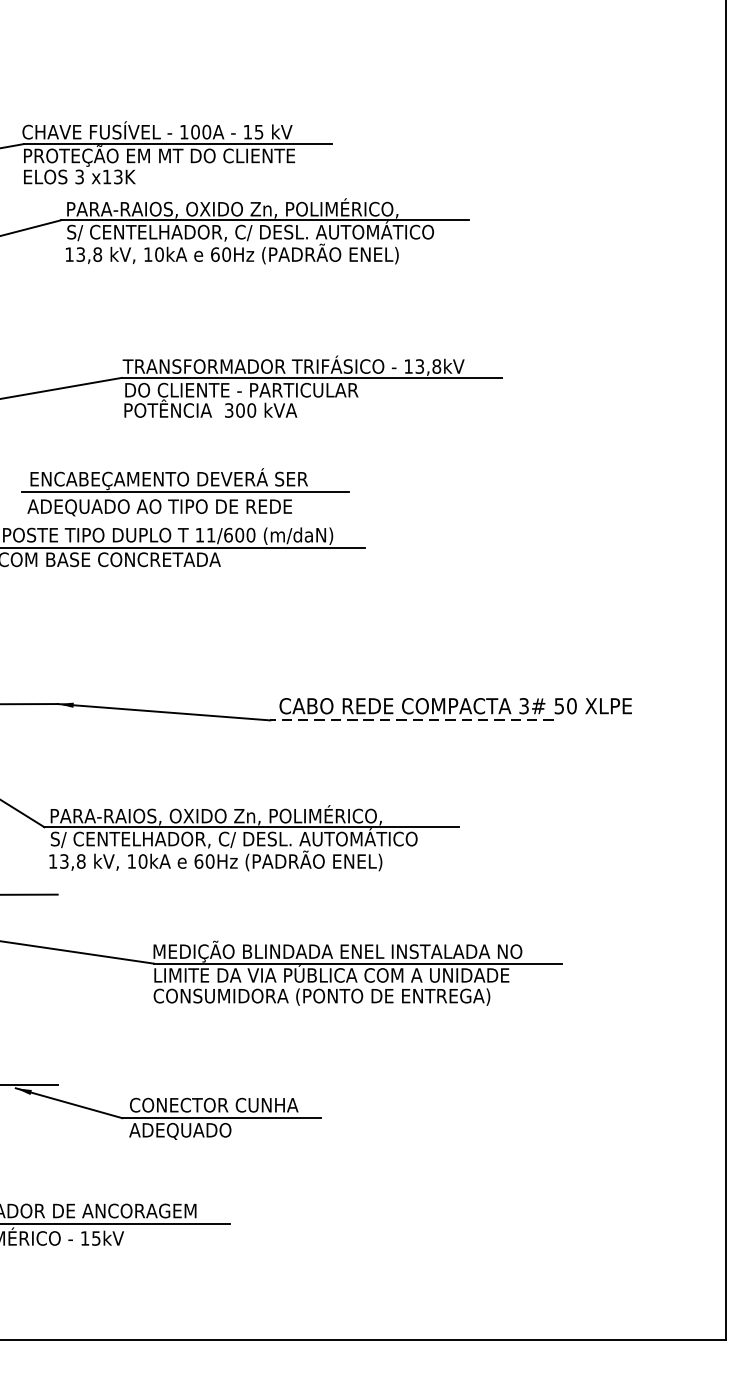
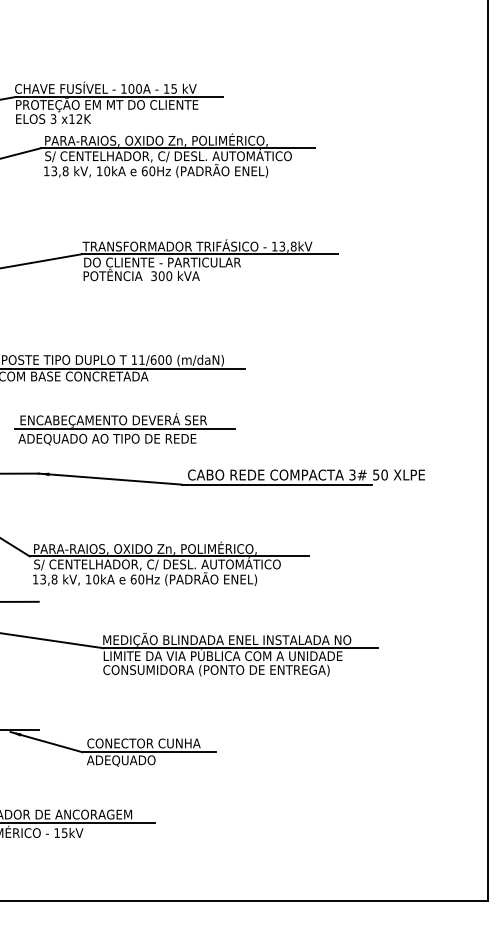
text: (118, 177) -> (79, 119), x13K -> x12K
part: (185, 492) -> (124, 429), moved
line: (411, 720) -> (276, 484), dashed -> solid

